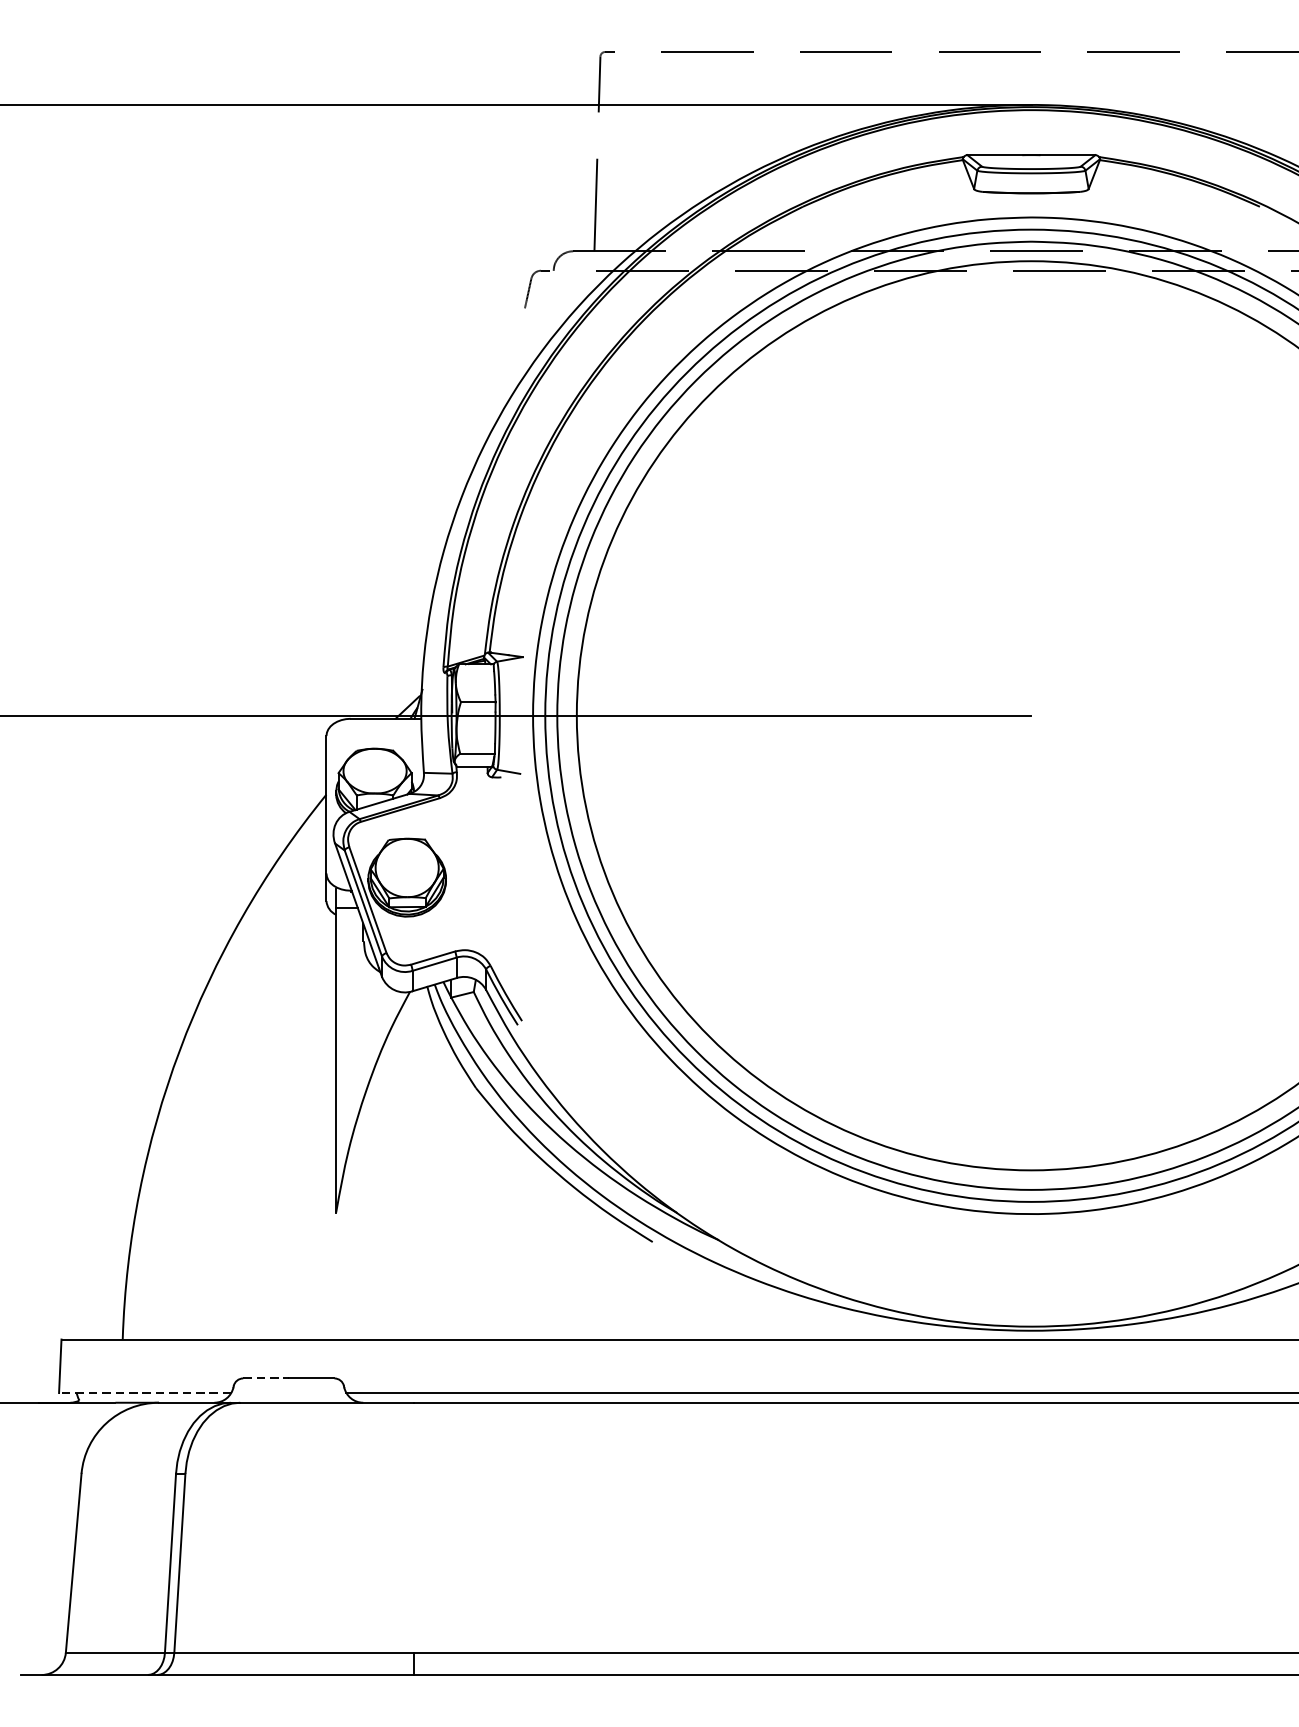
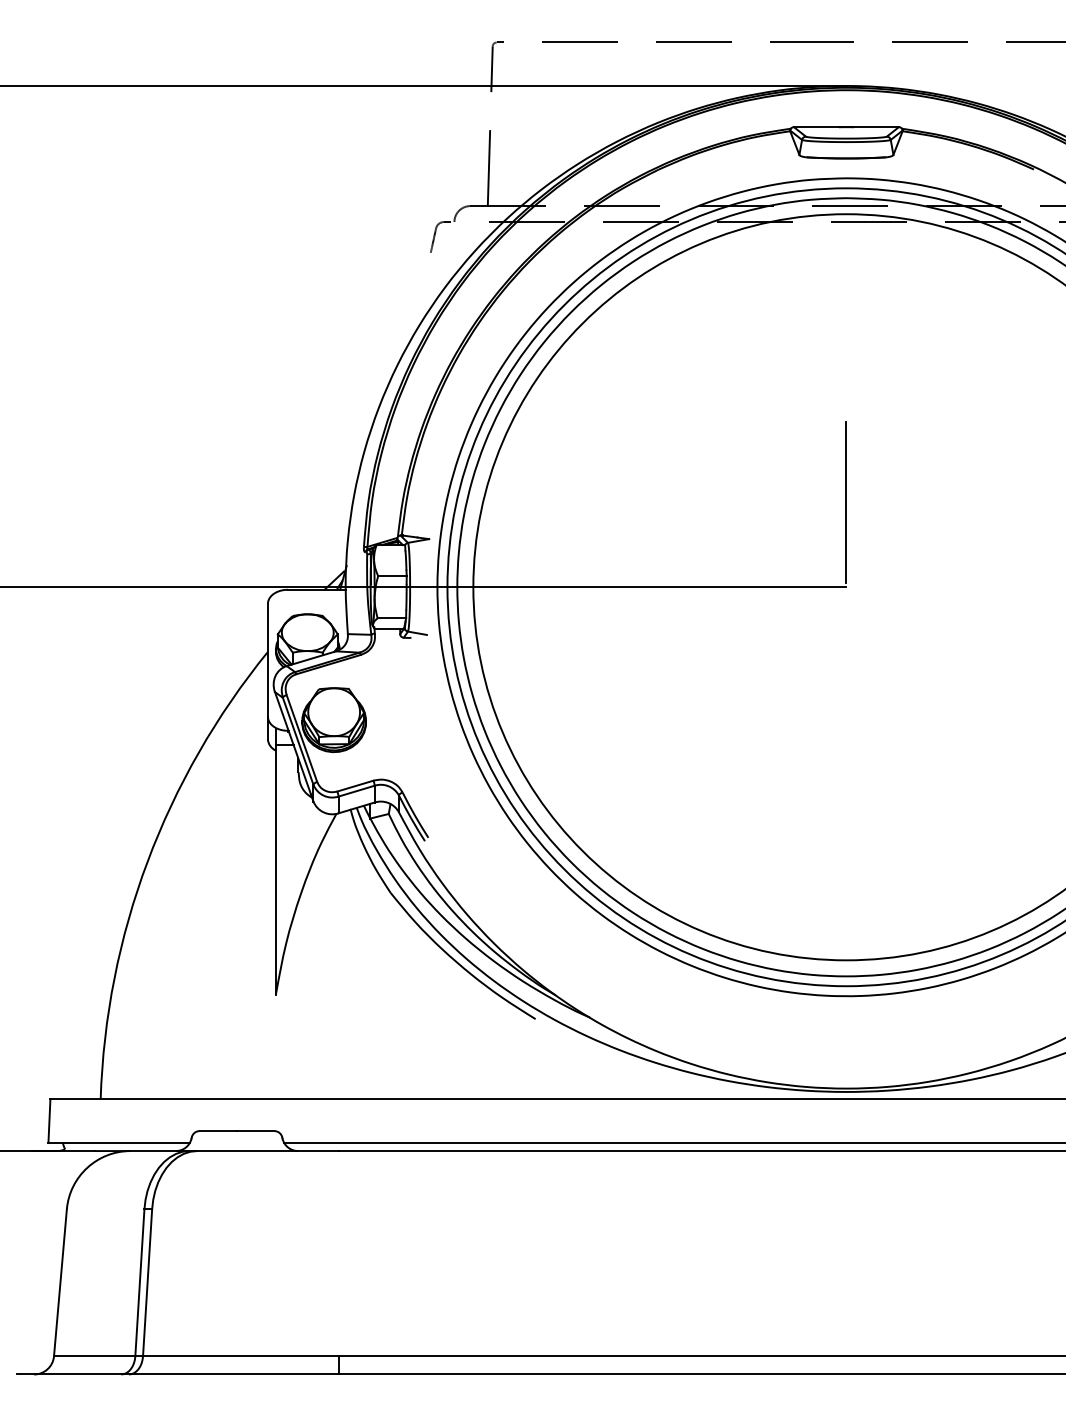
line: (1031, 612) -> (846, 502), added
line: (266, 1378) -> (218, 1131), dashed -> solid
line: (145, 1393) -> (119, 1143), dashed -> solid

